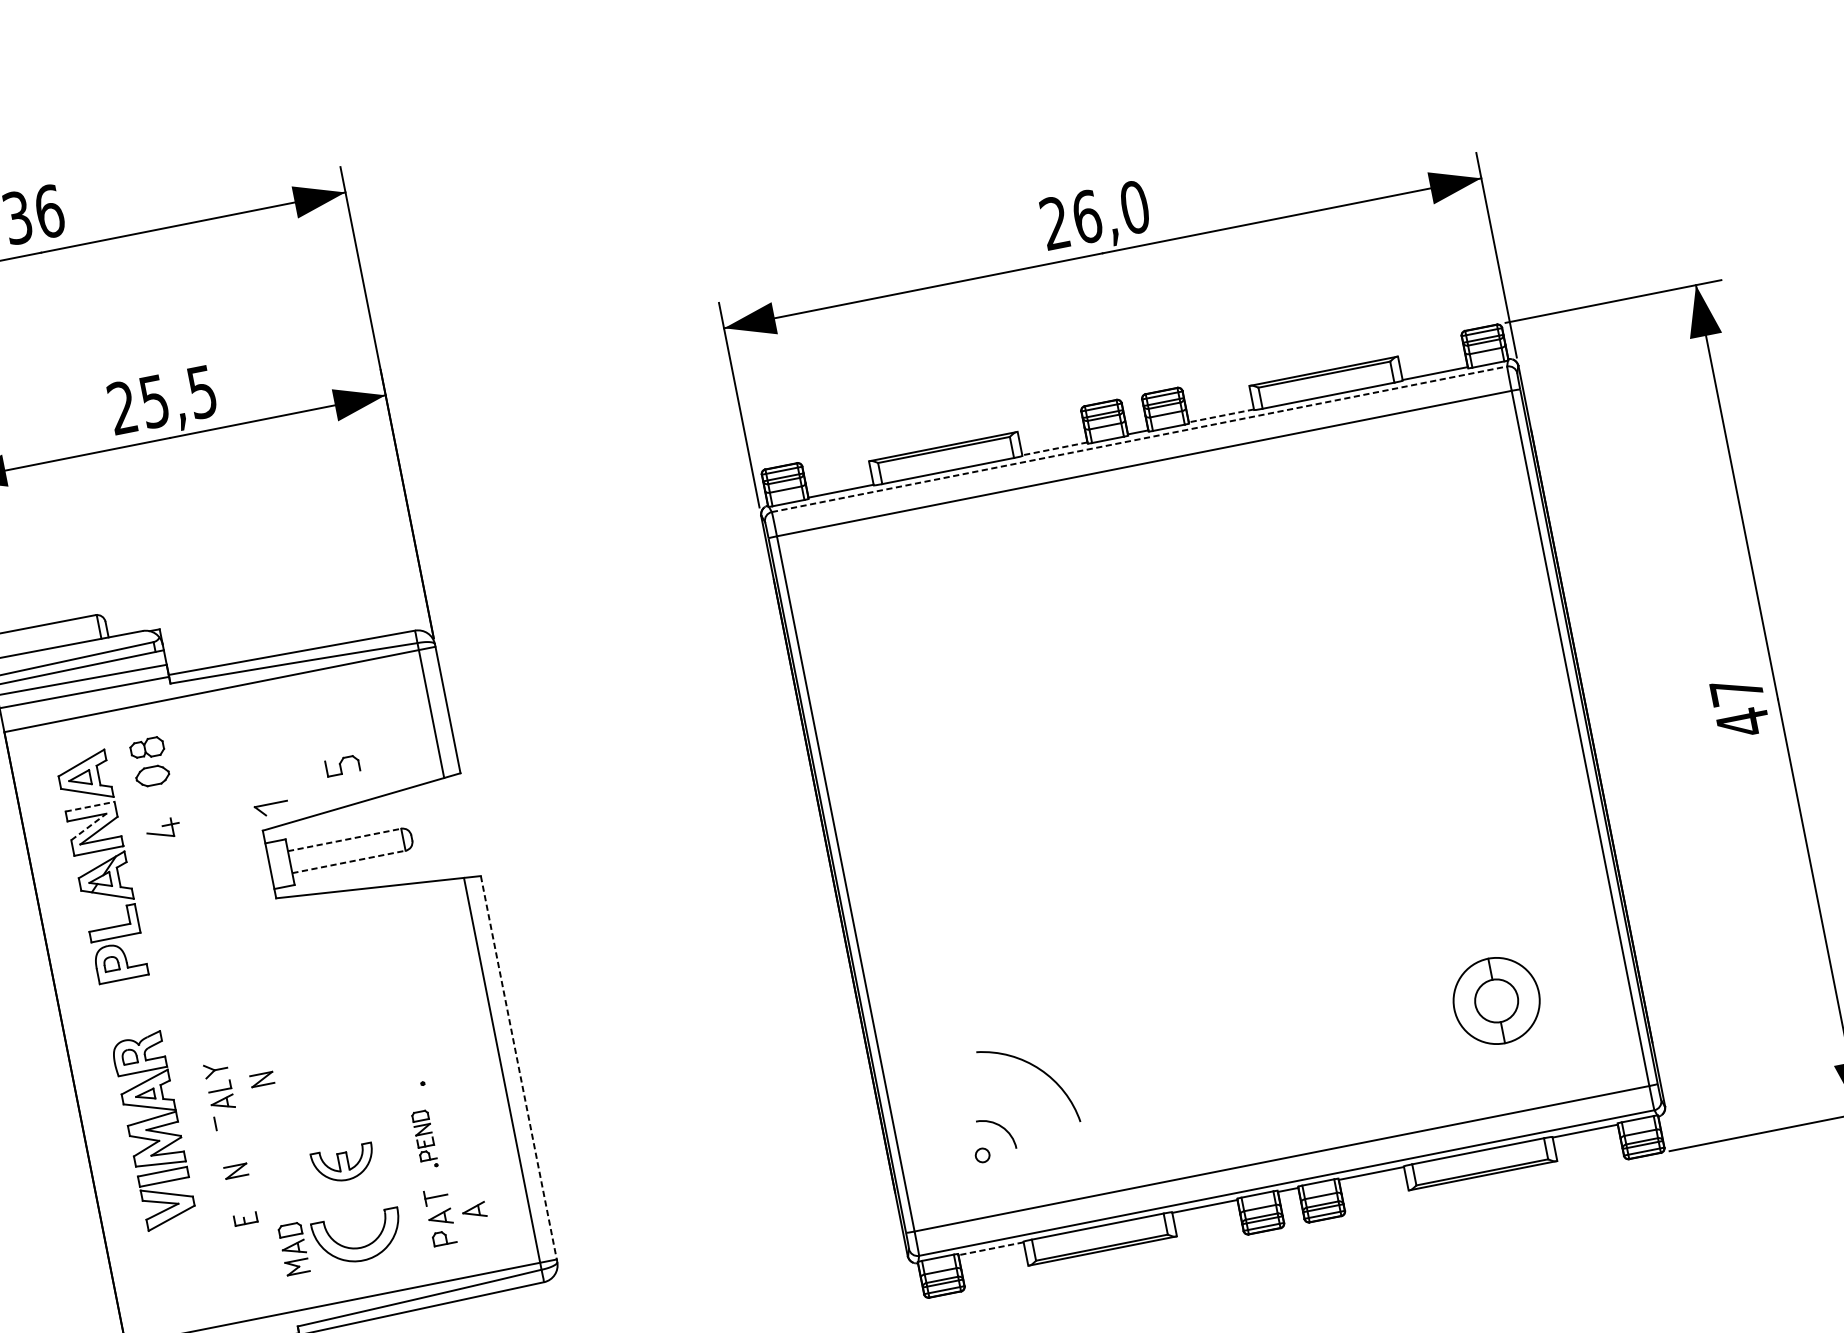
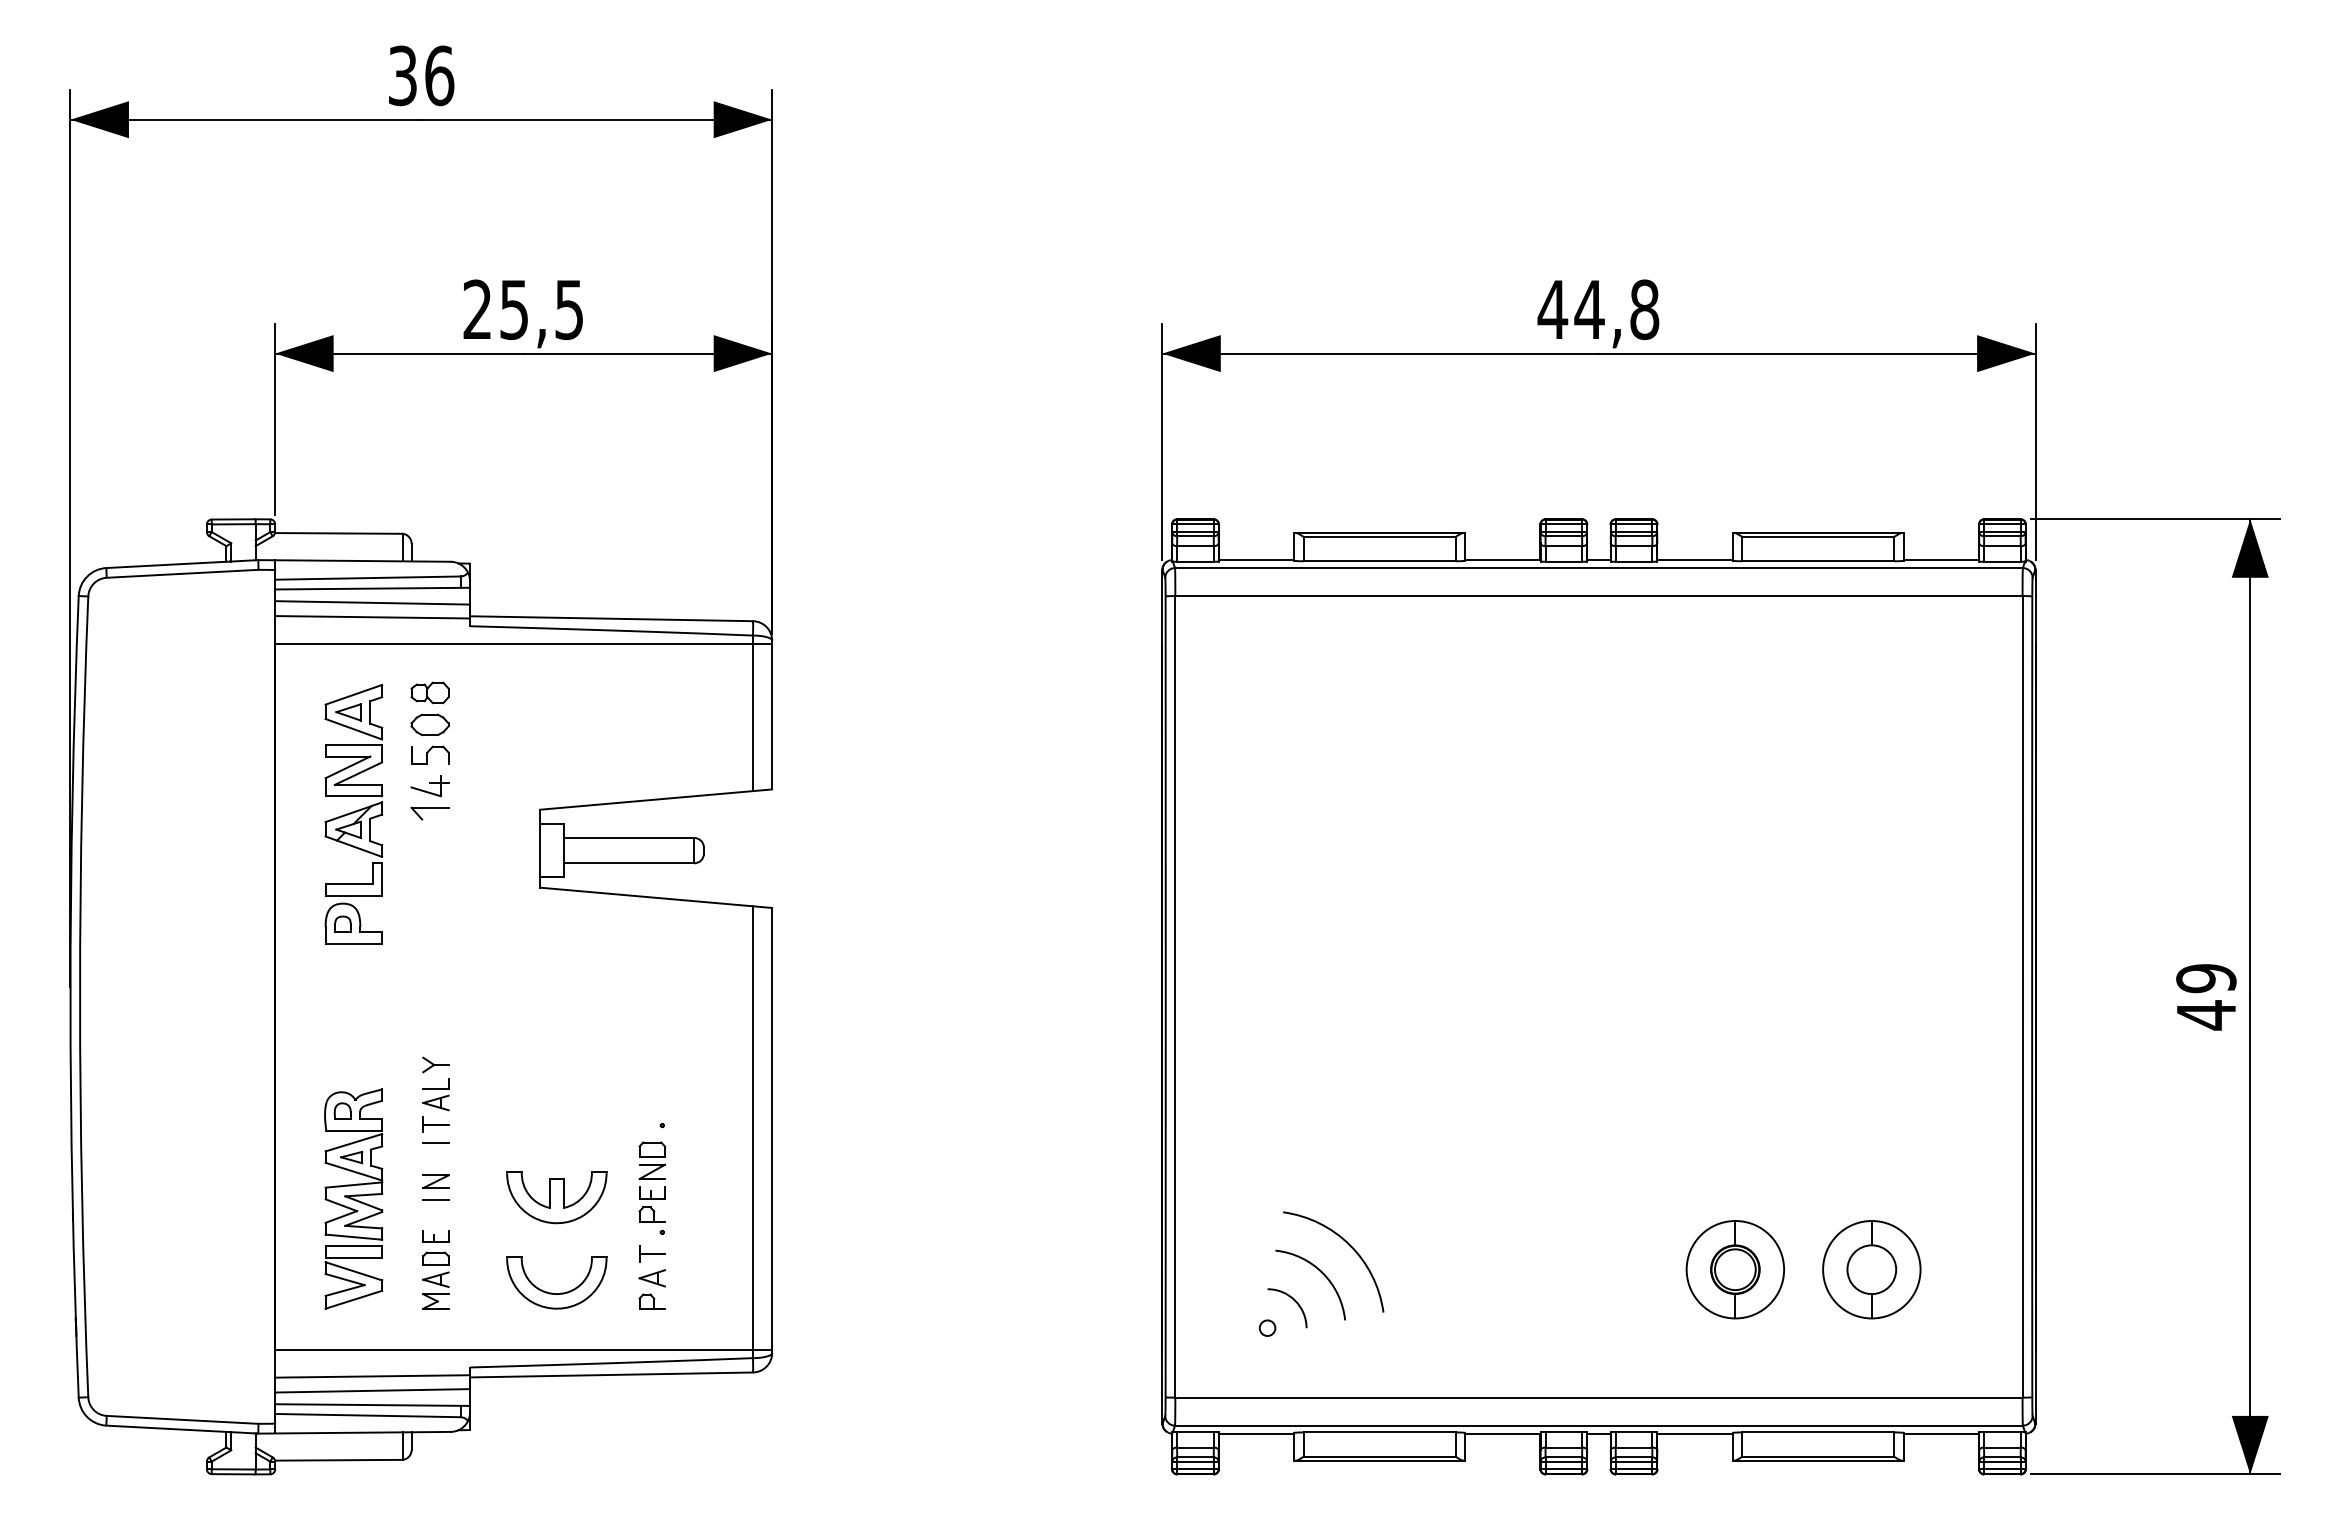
text: (1094, 215) -> (1598, 309), 26,0 -> 44,8
line: (1221, 416) -> (1694, 560), dashed -> solid
line: (1139, 439) -> (1598, 568), dashed -> solid
line: (1054, 449) -> (1502, 560), dashed -> solid
text: (1736, 690) -> (2206, 978), 47 -> 49
part: (342, 765) -> (430, 754), moved
line: (90, 806) -> (354, 745), dashed -> solid
part: (271, 808) -> (429, 813), moved
line: (89, 826) -> (348, 767), dashed -> solid
line: (345, 839) -> (629, 837), dashed -> solid
line: (349, 862) -> (629, 863), dashed -> solid
part: (1377, 1024) -> (1734, 1269), added
line: (519, 1069) -> (772, 1130), dashed -> solid
part: (261, 1079) -> (484, 1085), removed
arc: (1020, 1098) -> (1321, 1273), added
line: (226, 1121) -> (435, 1124), added
part: (153, 1130) -> (353, 1198), moved
line: (229, 1138) -> (435, 1143), added
part: (425, 1139) -> (652, 1187), size x1.43
part: (343, 1164) -> (556, 1197), size x1.43
line: (238, 1186) -> (435, 1199), added
part: (473, 1211) -> (690, 1278), removed
part: (293, 1248) -> (435, 1280), moved
line: (991, 1248) -> (1256, 1433), dashed -> solid

